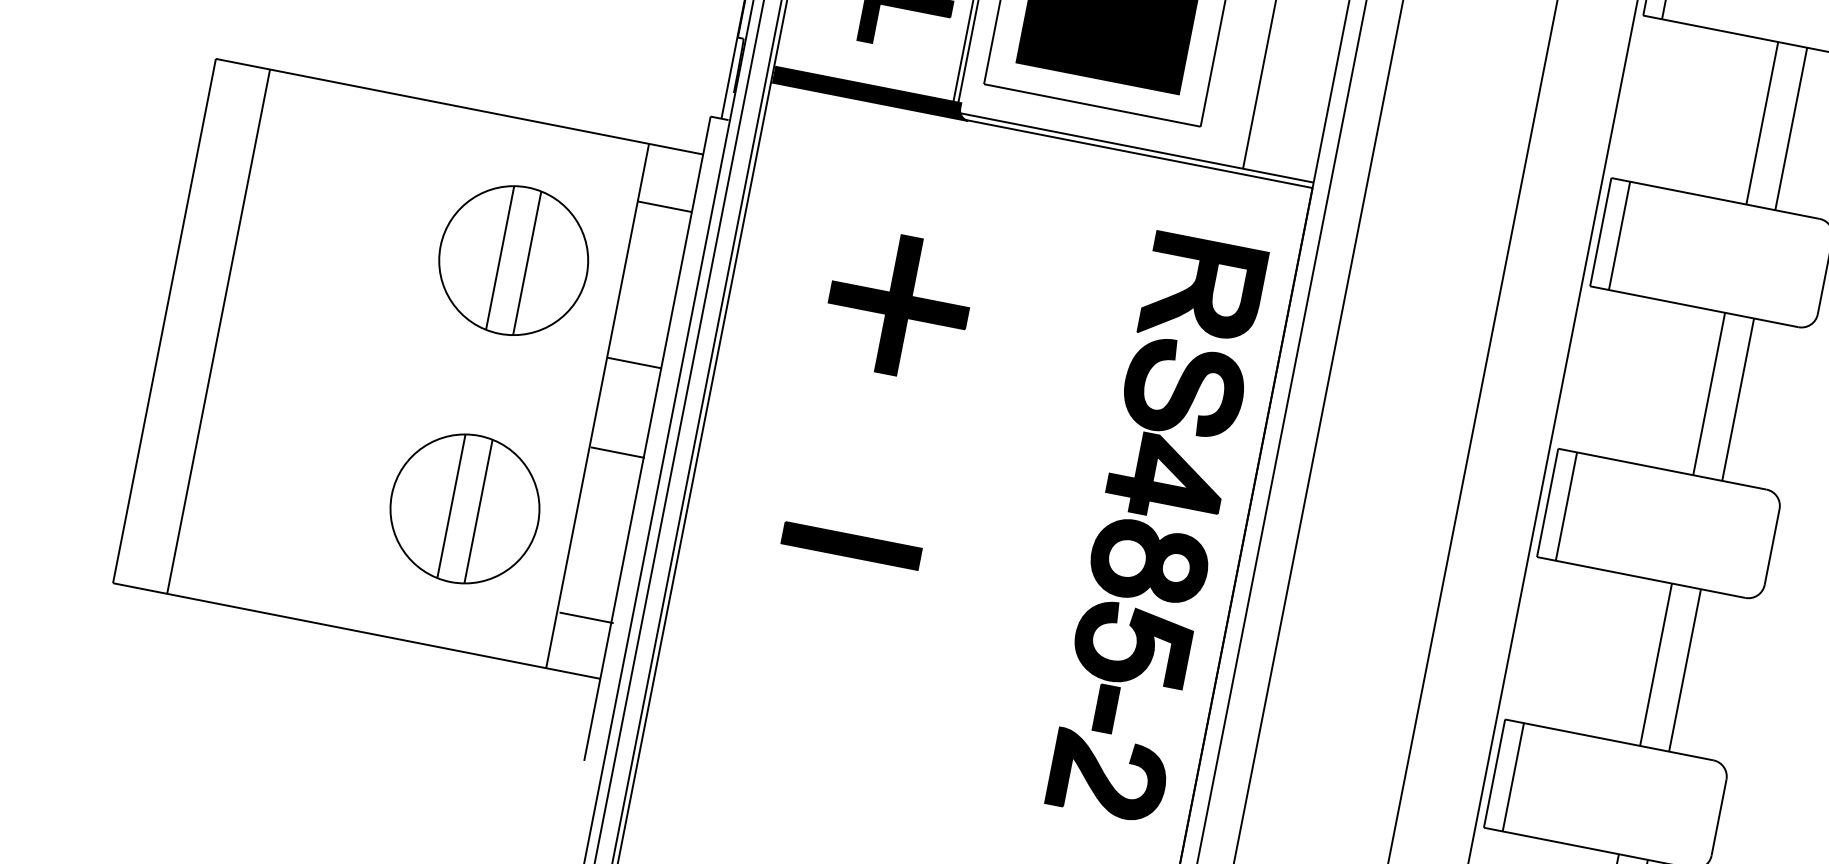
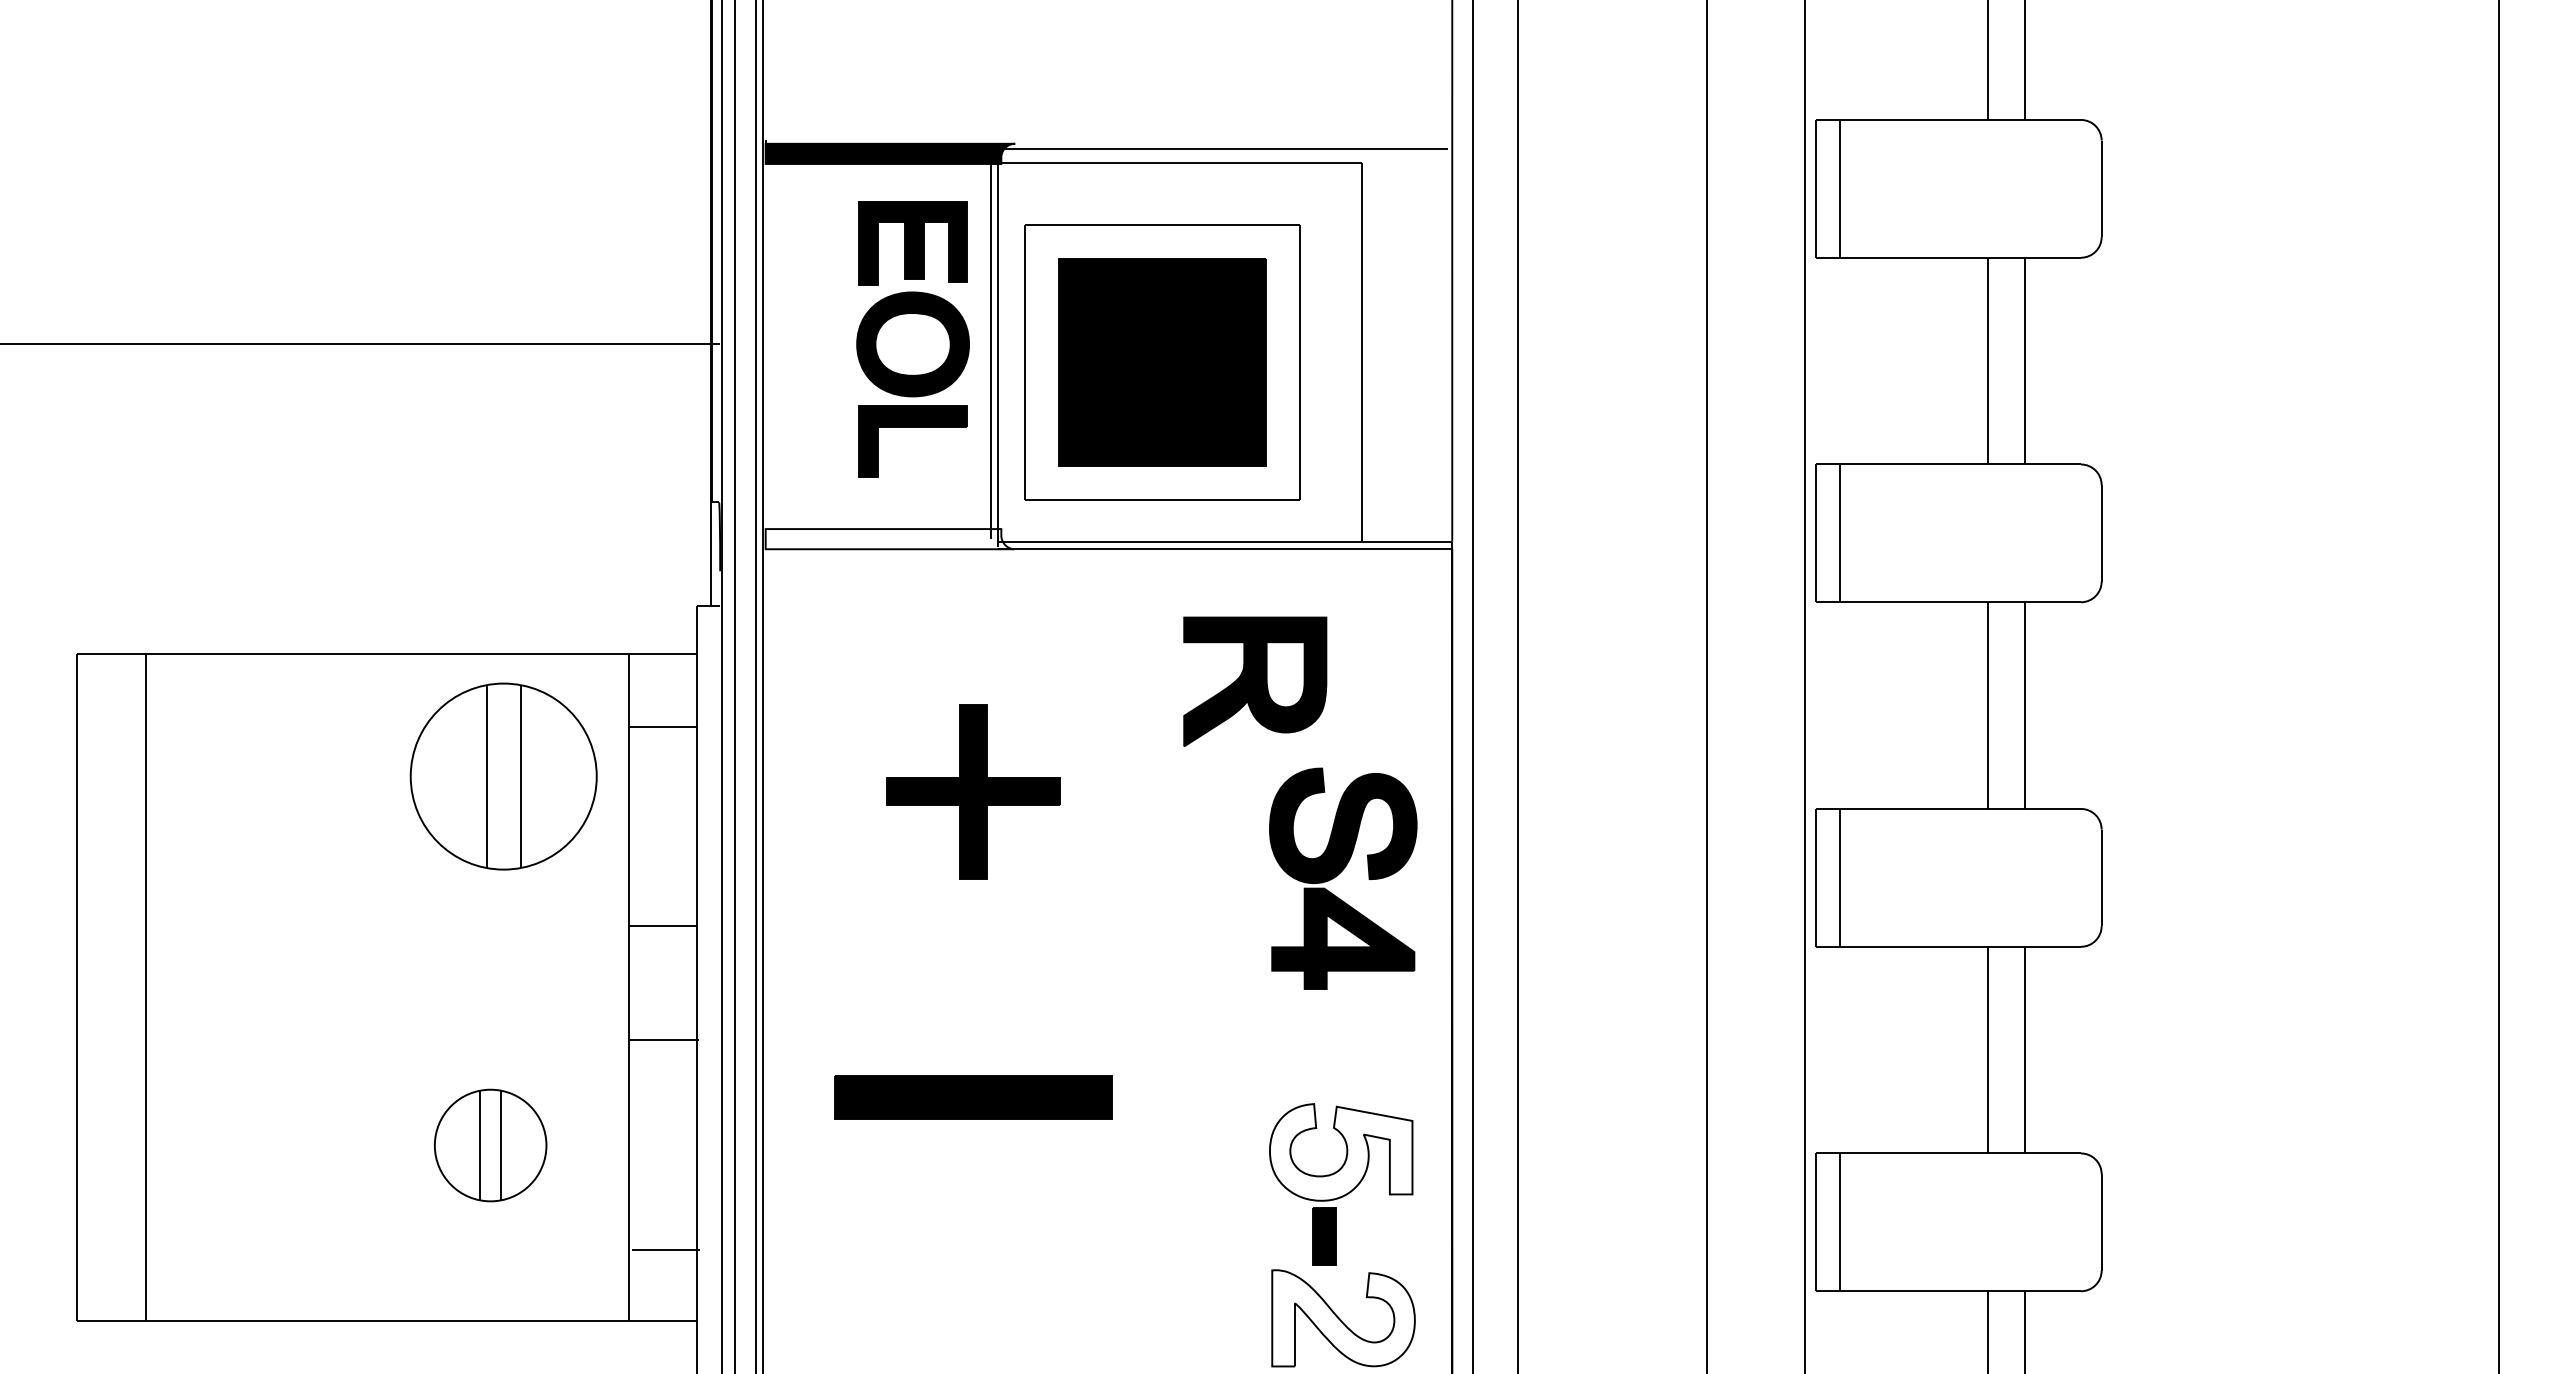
fill: (871, 94) -> (889, 539), removed
part: (513, 260) -> (503, 776), moved
part: (1203, 292) -> (1255, 681), moved
part: (464, 508) -> (490, 1145), size x0.6
part: (851, 546) -> (973, 1098), size x1.6
part: (1149, 562) -> (1342, 1046), removed
fill: (1131, 645) -> (1340, 1152), removed
fill: (1108, 776) -> (1343, 1318), removed

